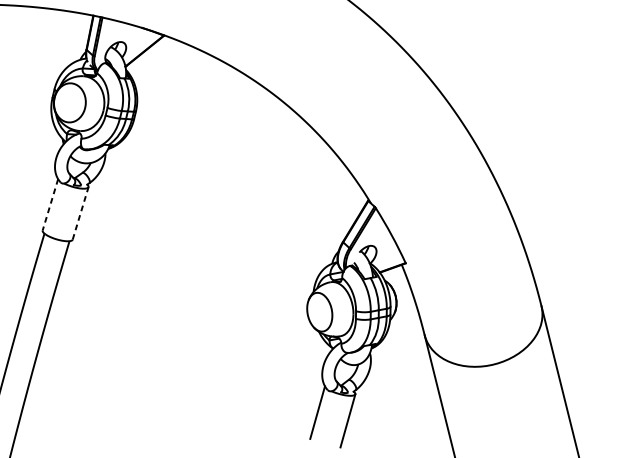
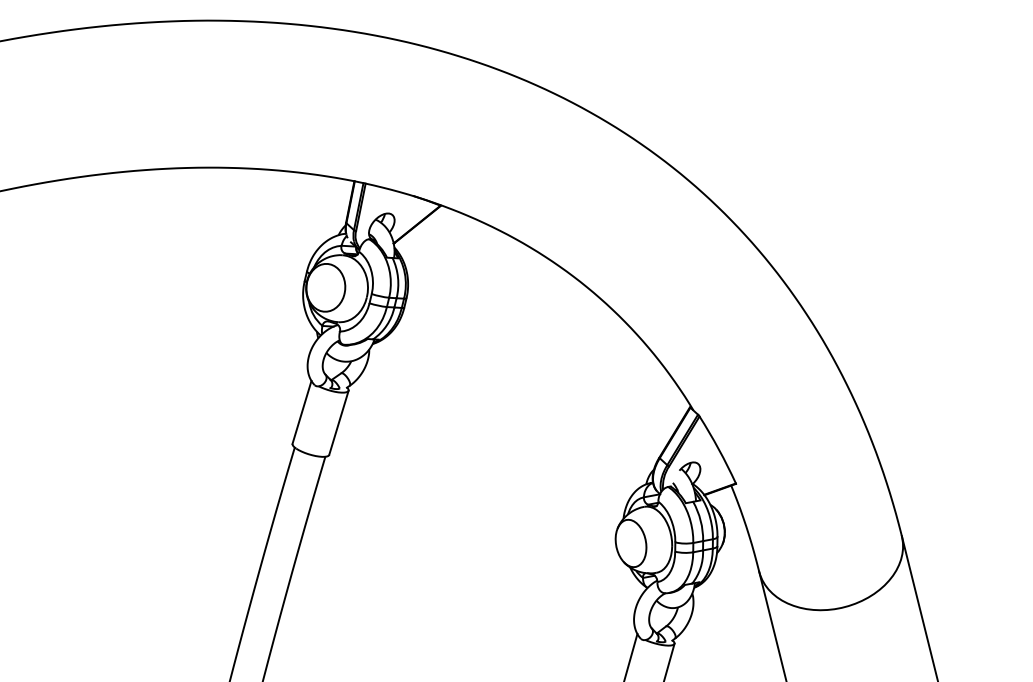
line: (50, 204) -> (302, 412), dashed -> solid
line: (80, 213) -> (338, 422), dashed -> solid

